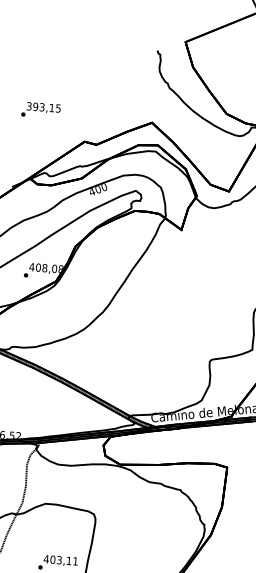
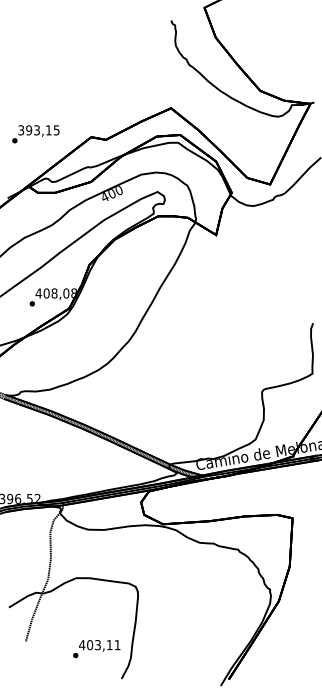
text: (40, 110) -> (35, 134), moved

